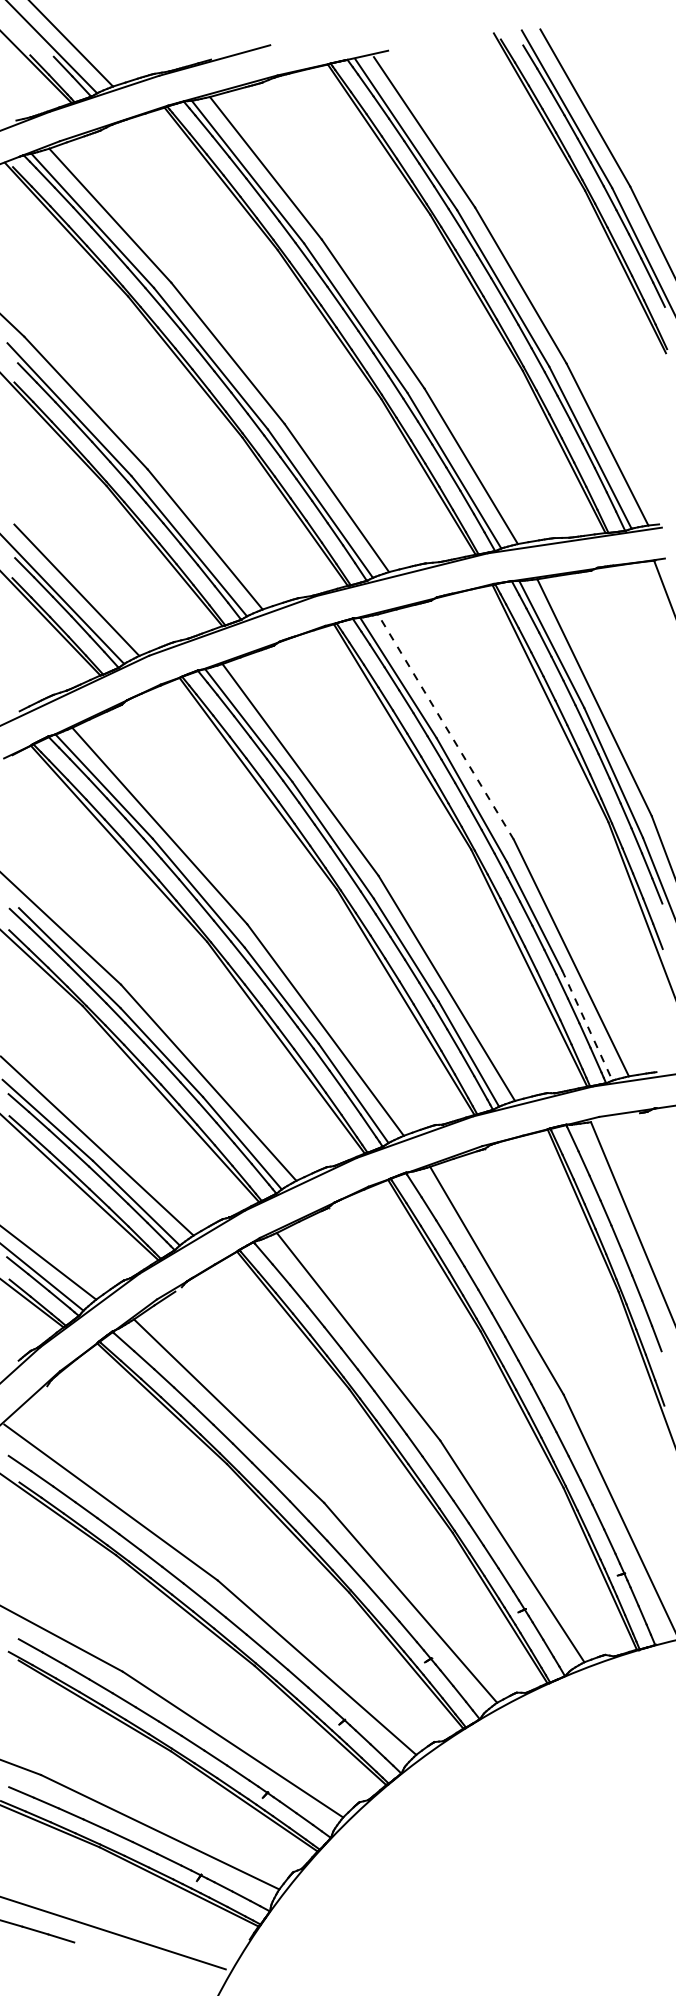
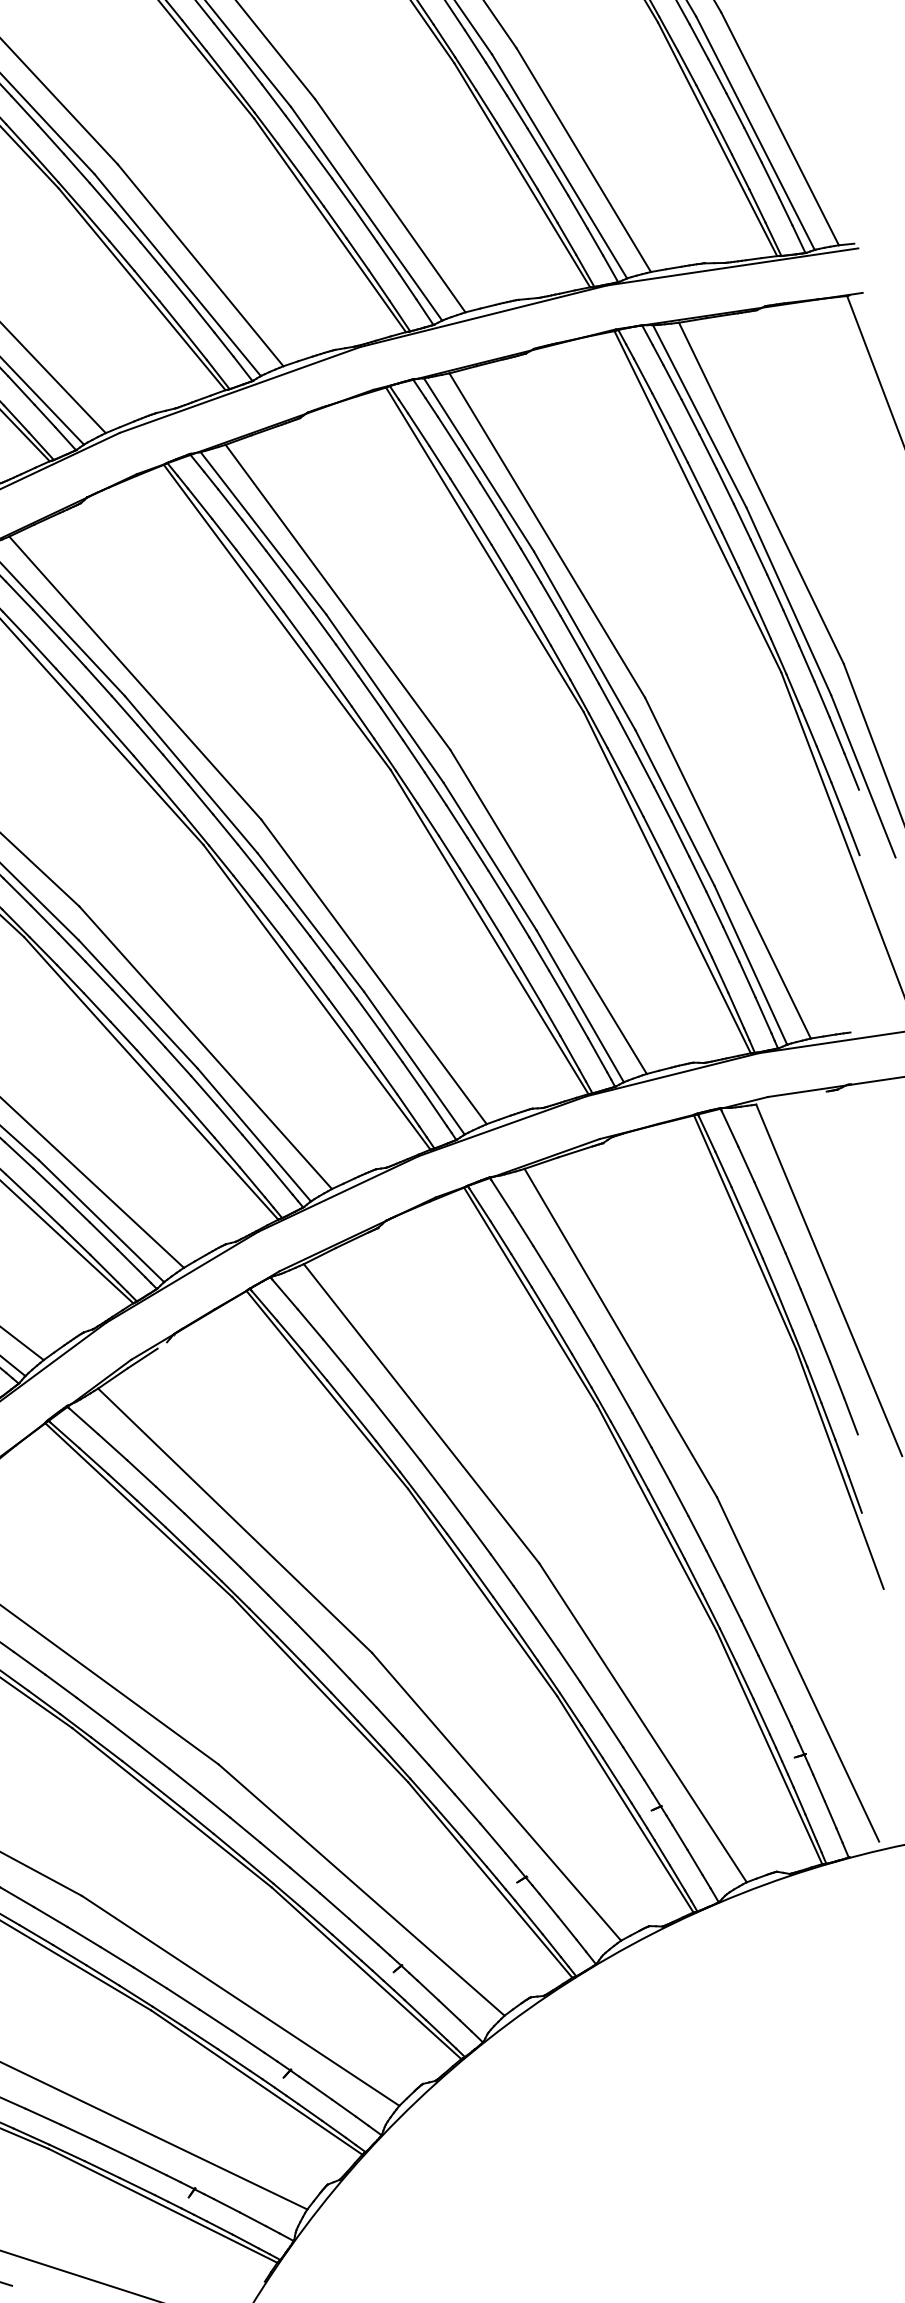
line: (445, 727) -> (546, 536), dashed -> solid
line: (587, 1025) -> (751, 965), dashed -> solid

